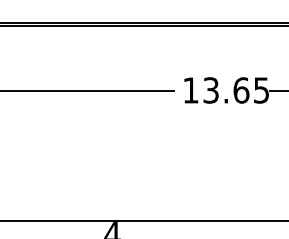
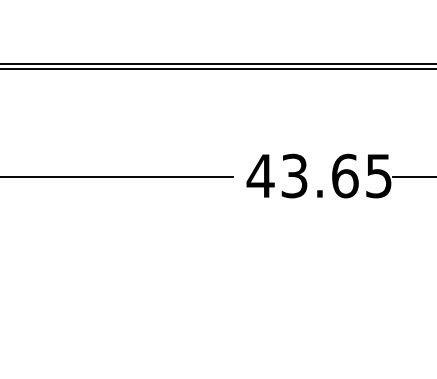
text: (190, 90) -> (260, 176), 13.65 -> 43.65

